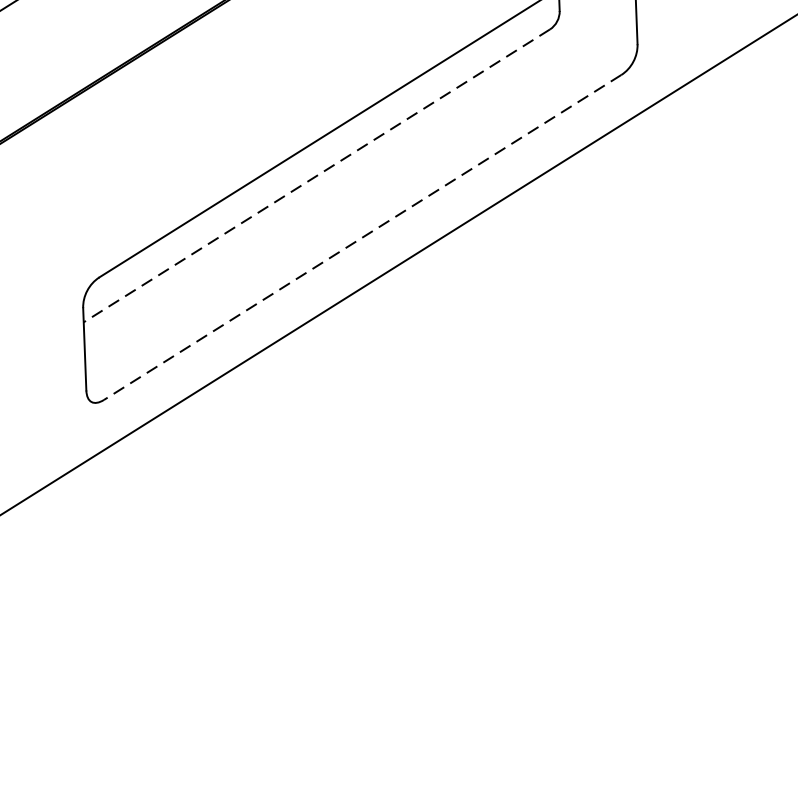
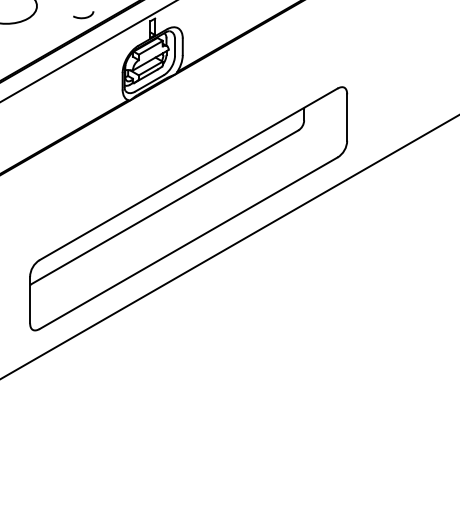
line: (317, 175) -> (164, 207), dashed -> solid
line: (362, 237) -> (188, 243), dashed -> solid

